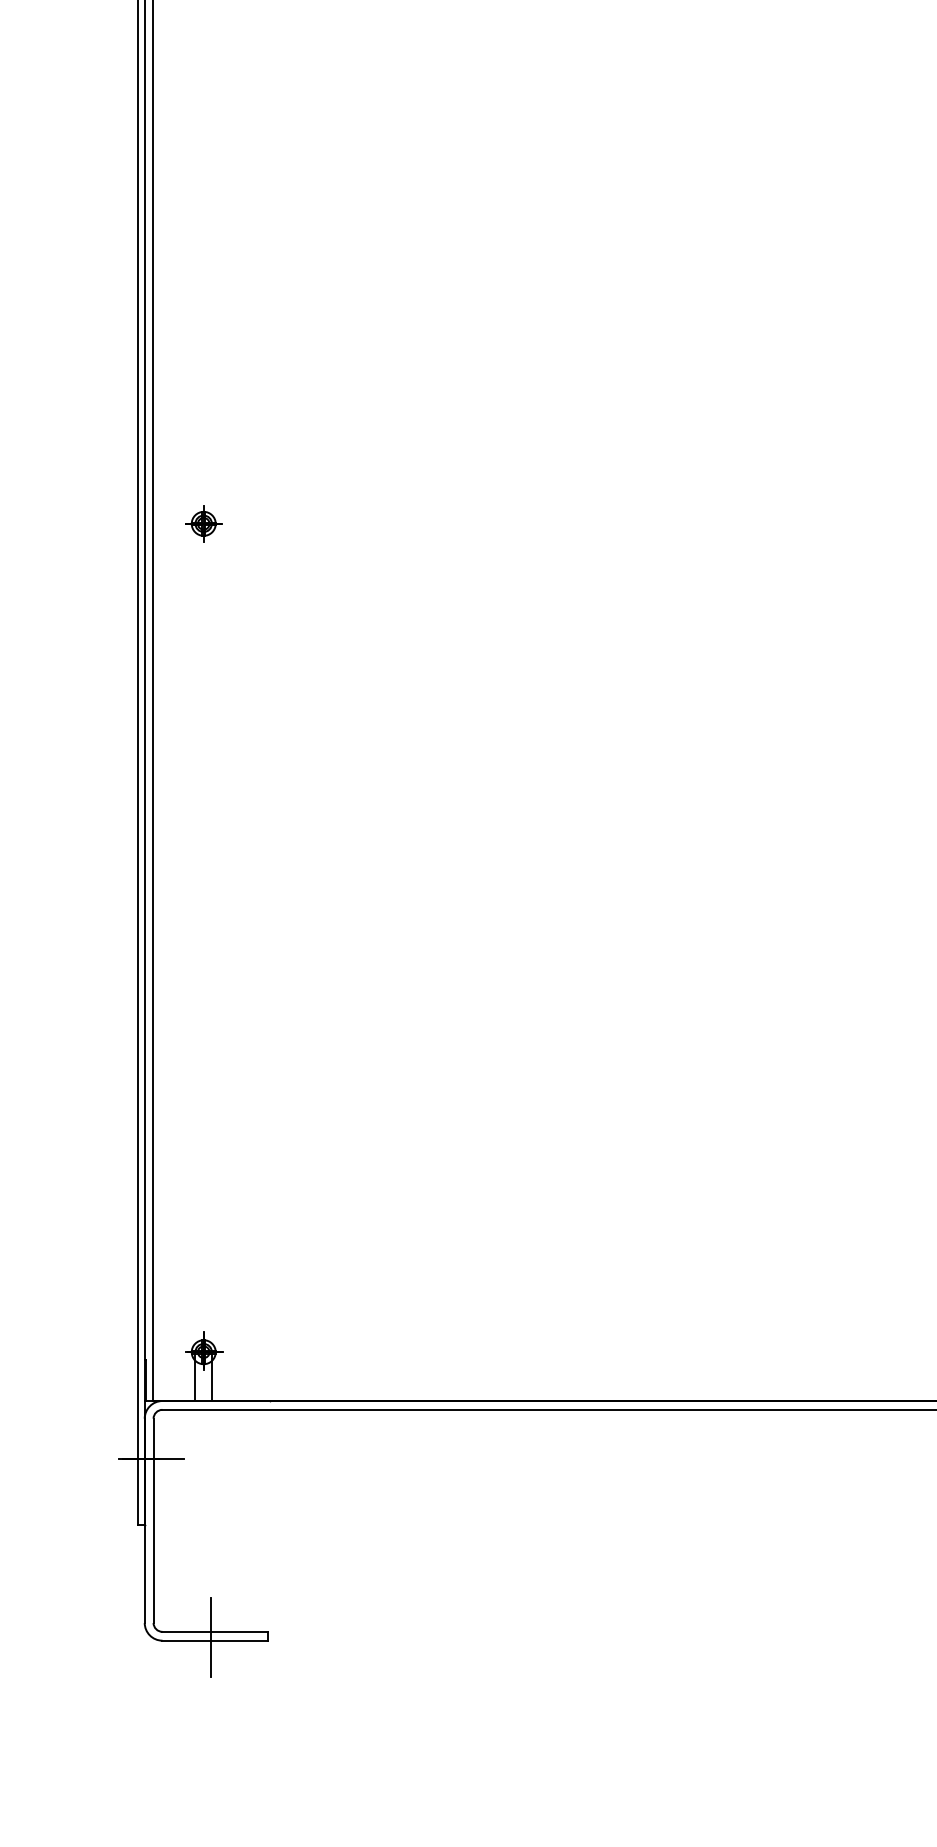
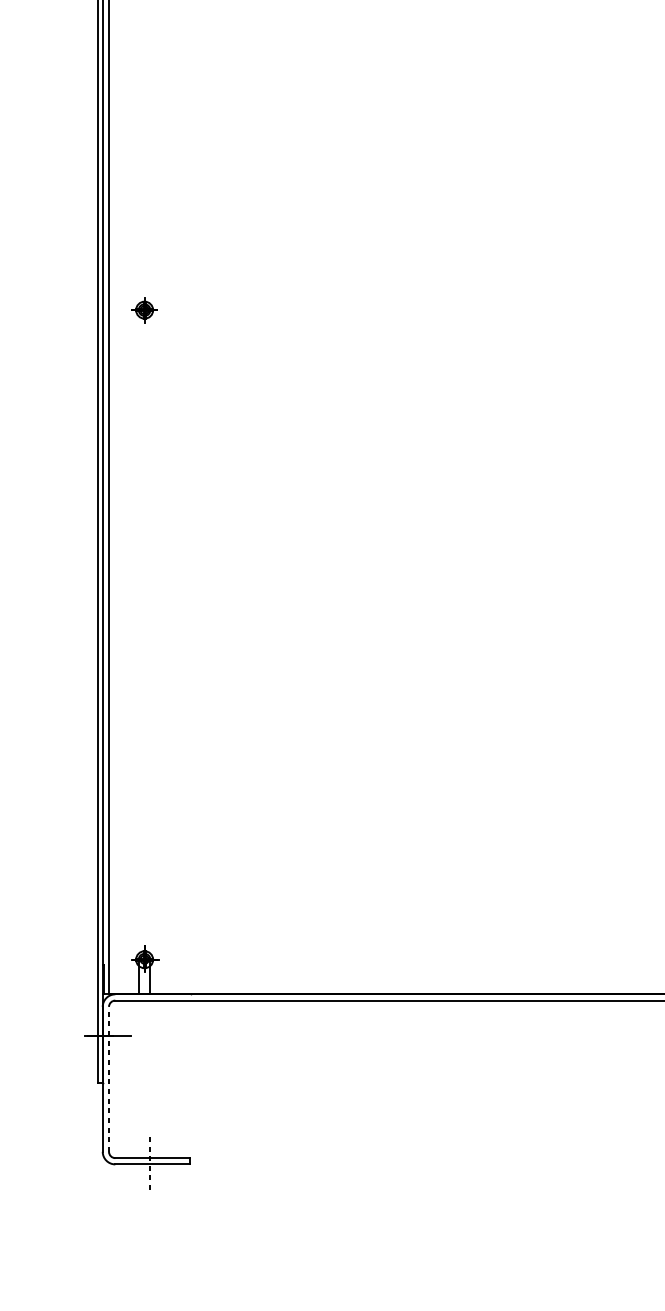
part: (203, 523) -> (144, 309), moved
line: (153, 1520) -> (108, 1079), solid -> dashed
line: (210, 1637) -> (149, 1162), solid -> dashed

